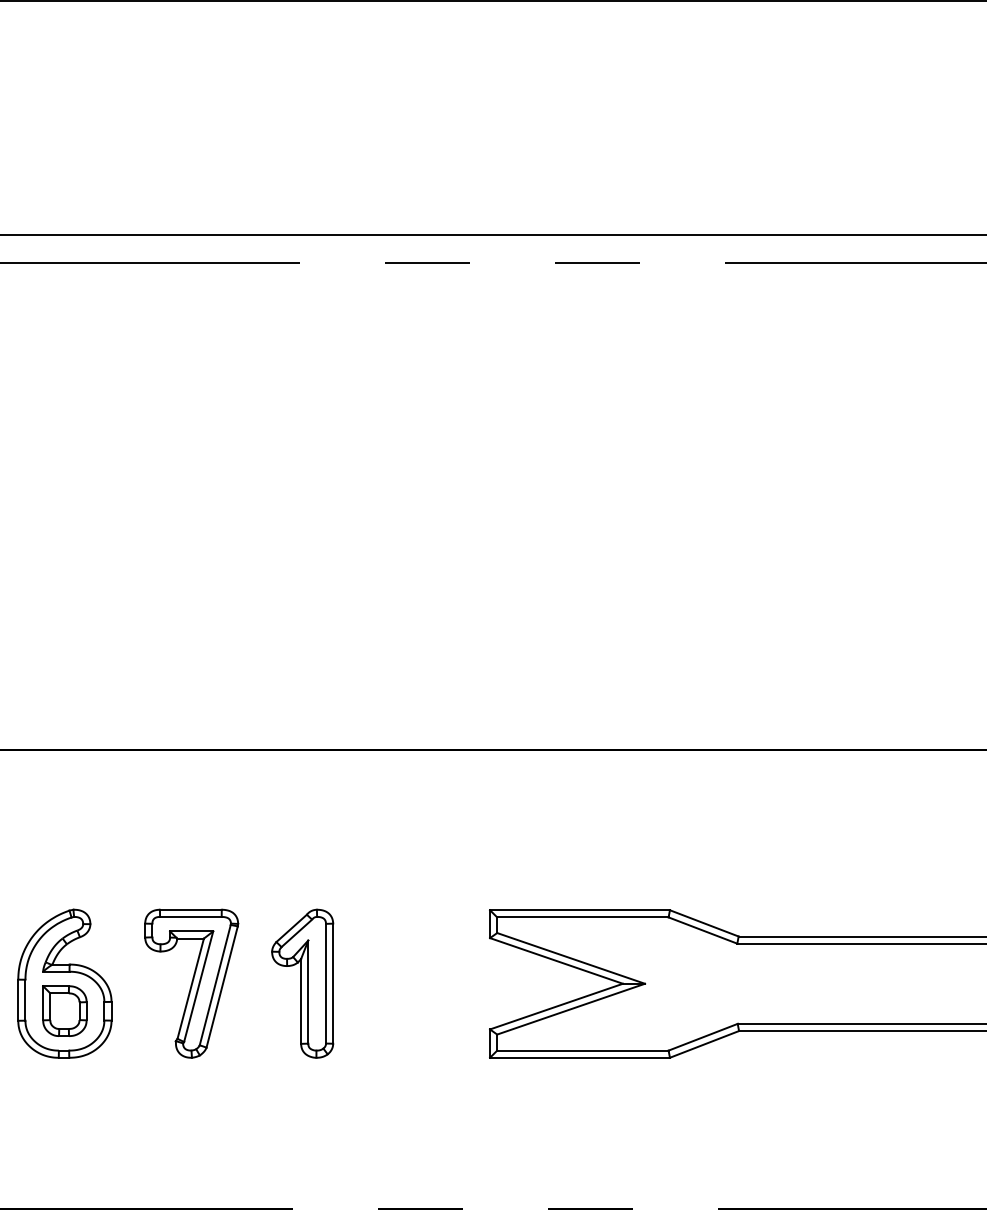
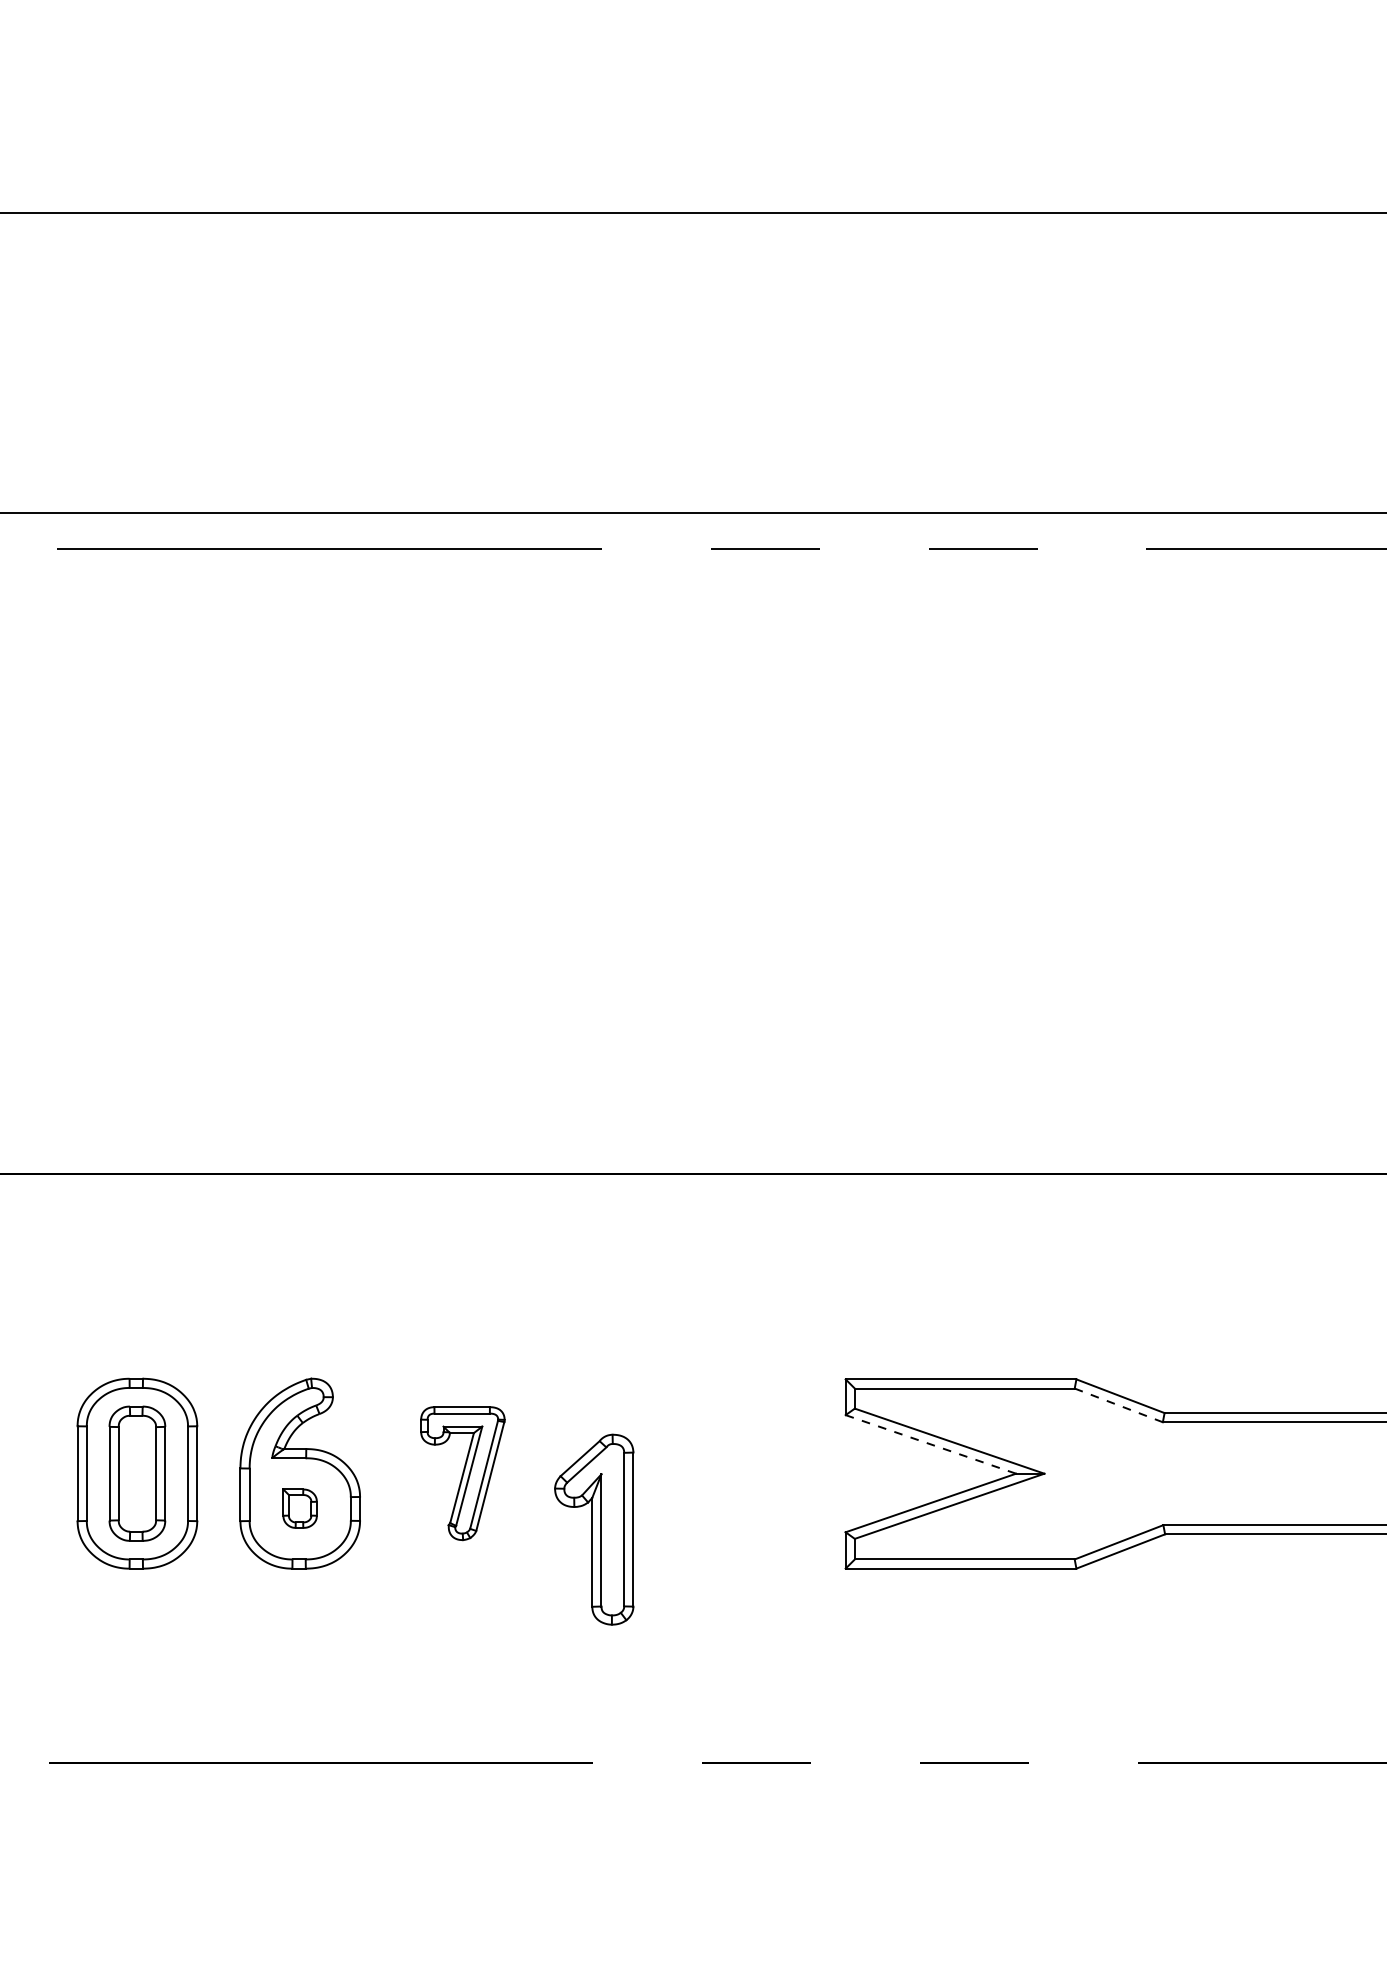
line: (702, 930) -> (1118, 1405), solid -> dashed
line: (556, 961) -> (931, 1444), solid -> dashed
part: (191, 983) -> (462, 1473), size x0.7
part: (302, 983) -> (594, 1529), moved
part: (64, 1010) -> (299, 1508), size x0.6

